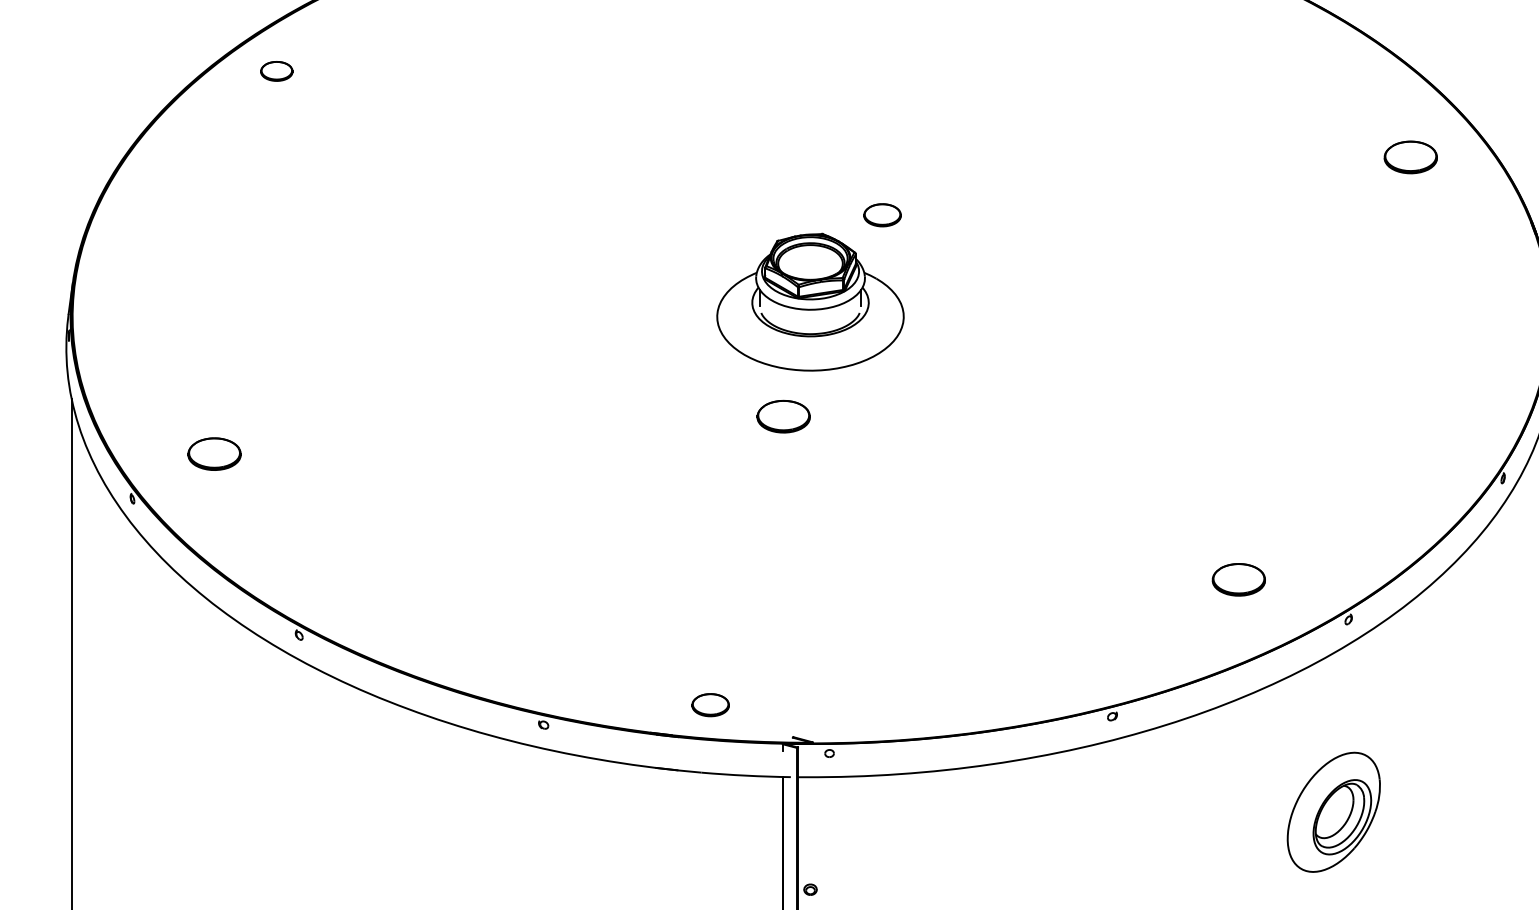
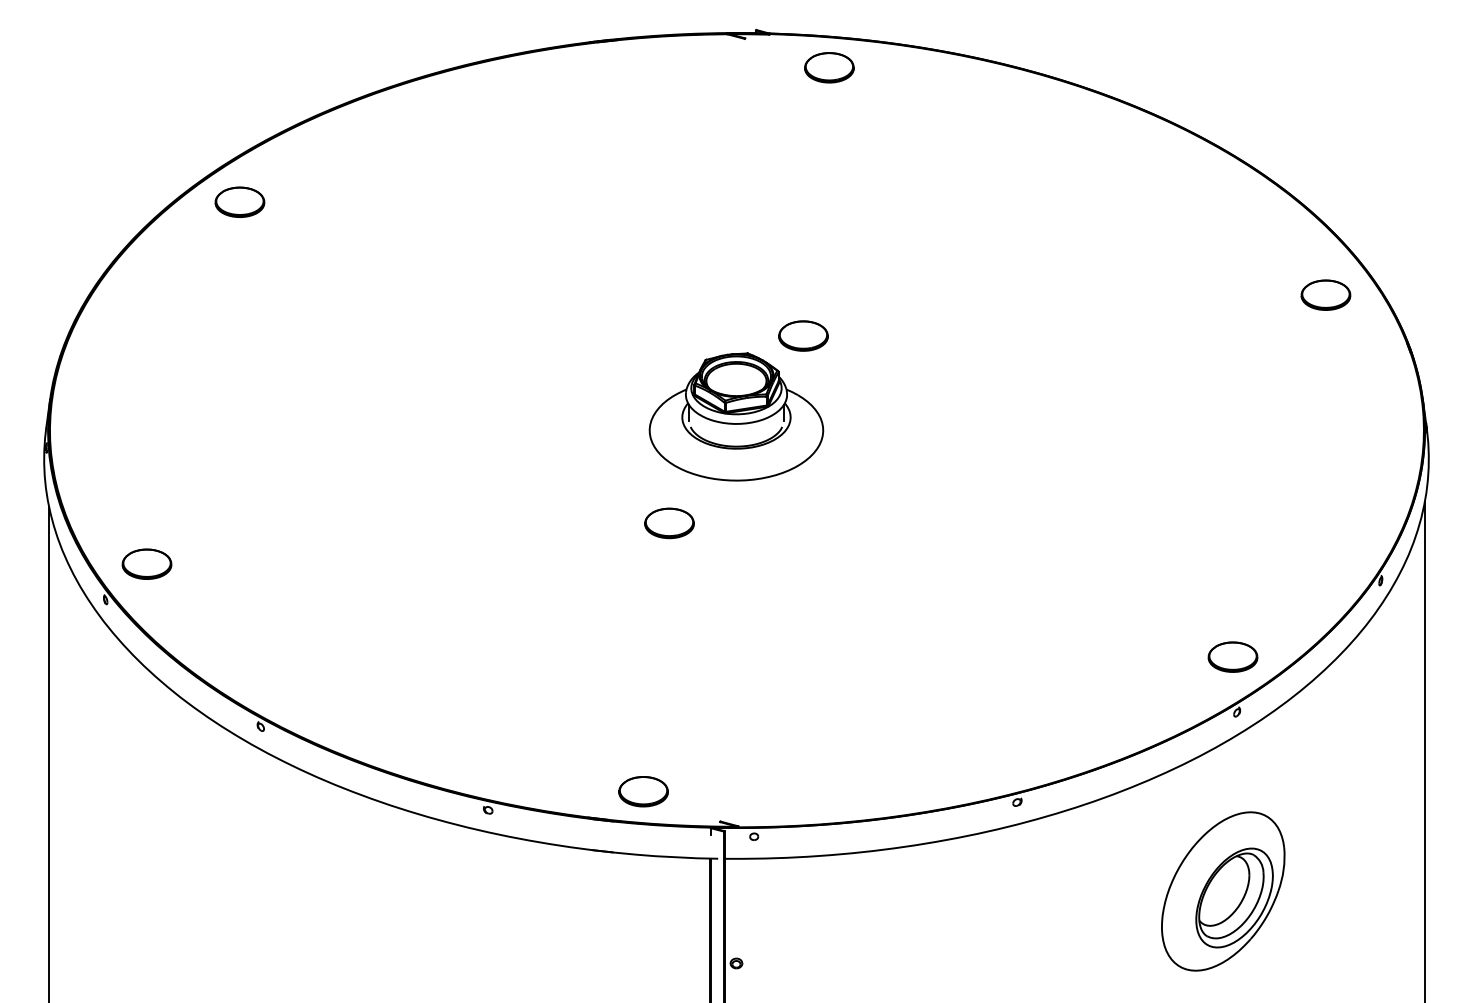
part: (276, 70) -> (239, 201), size x1.67
part: (1410, 156) -> (1325, 294), moved
part: (882, 214) -> (803, 335), size x1.43
part: (783, 416) -> (669, 523), moved
part: (213, 453) -> (146, 563), moved
part: (1238, 579) -> (1232, 656), moved
part: (710, 704) -> (643, 791), size x1.43
part: (1334, 812) -> (1223, 891), size x1.43

